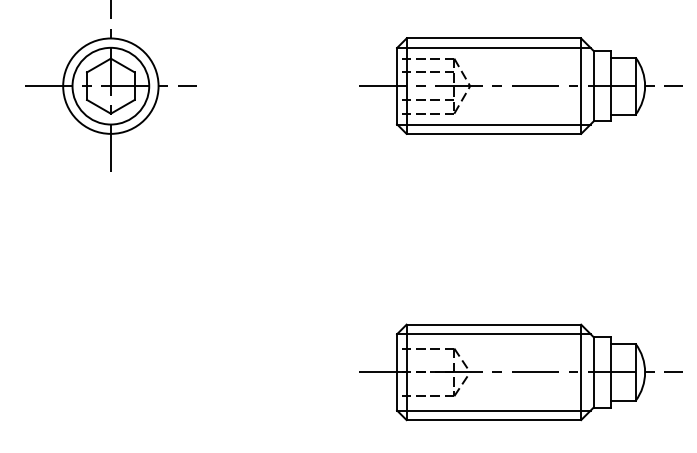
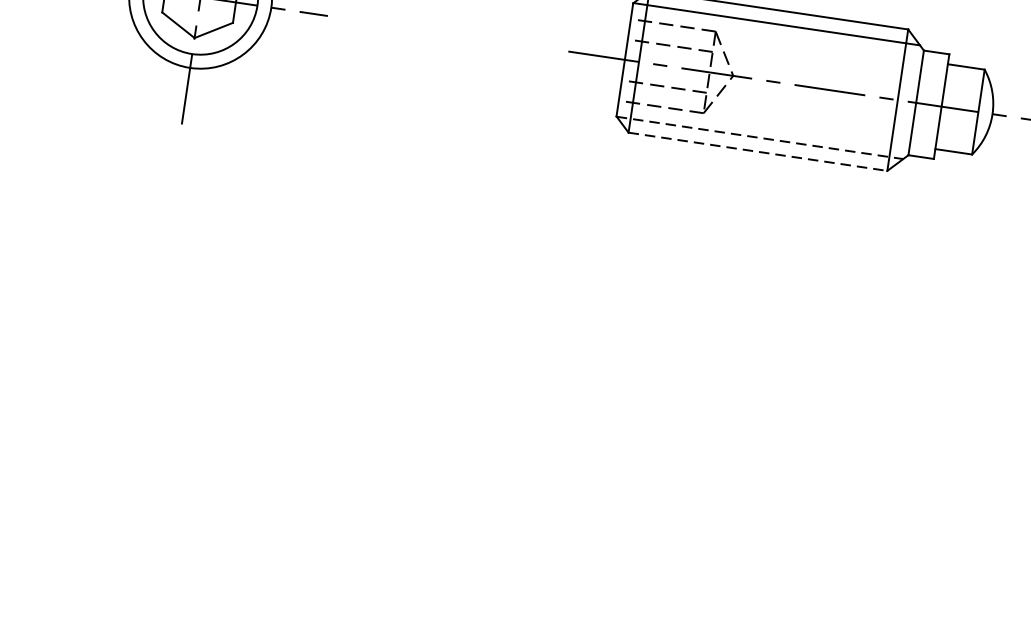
line: (493, 124) -> (759, 137), solid -> dashed
line: (494, 133) -> (758, 151), solid -> dashed
part: (520, 372) -> (745, 511), removed

